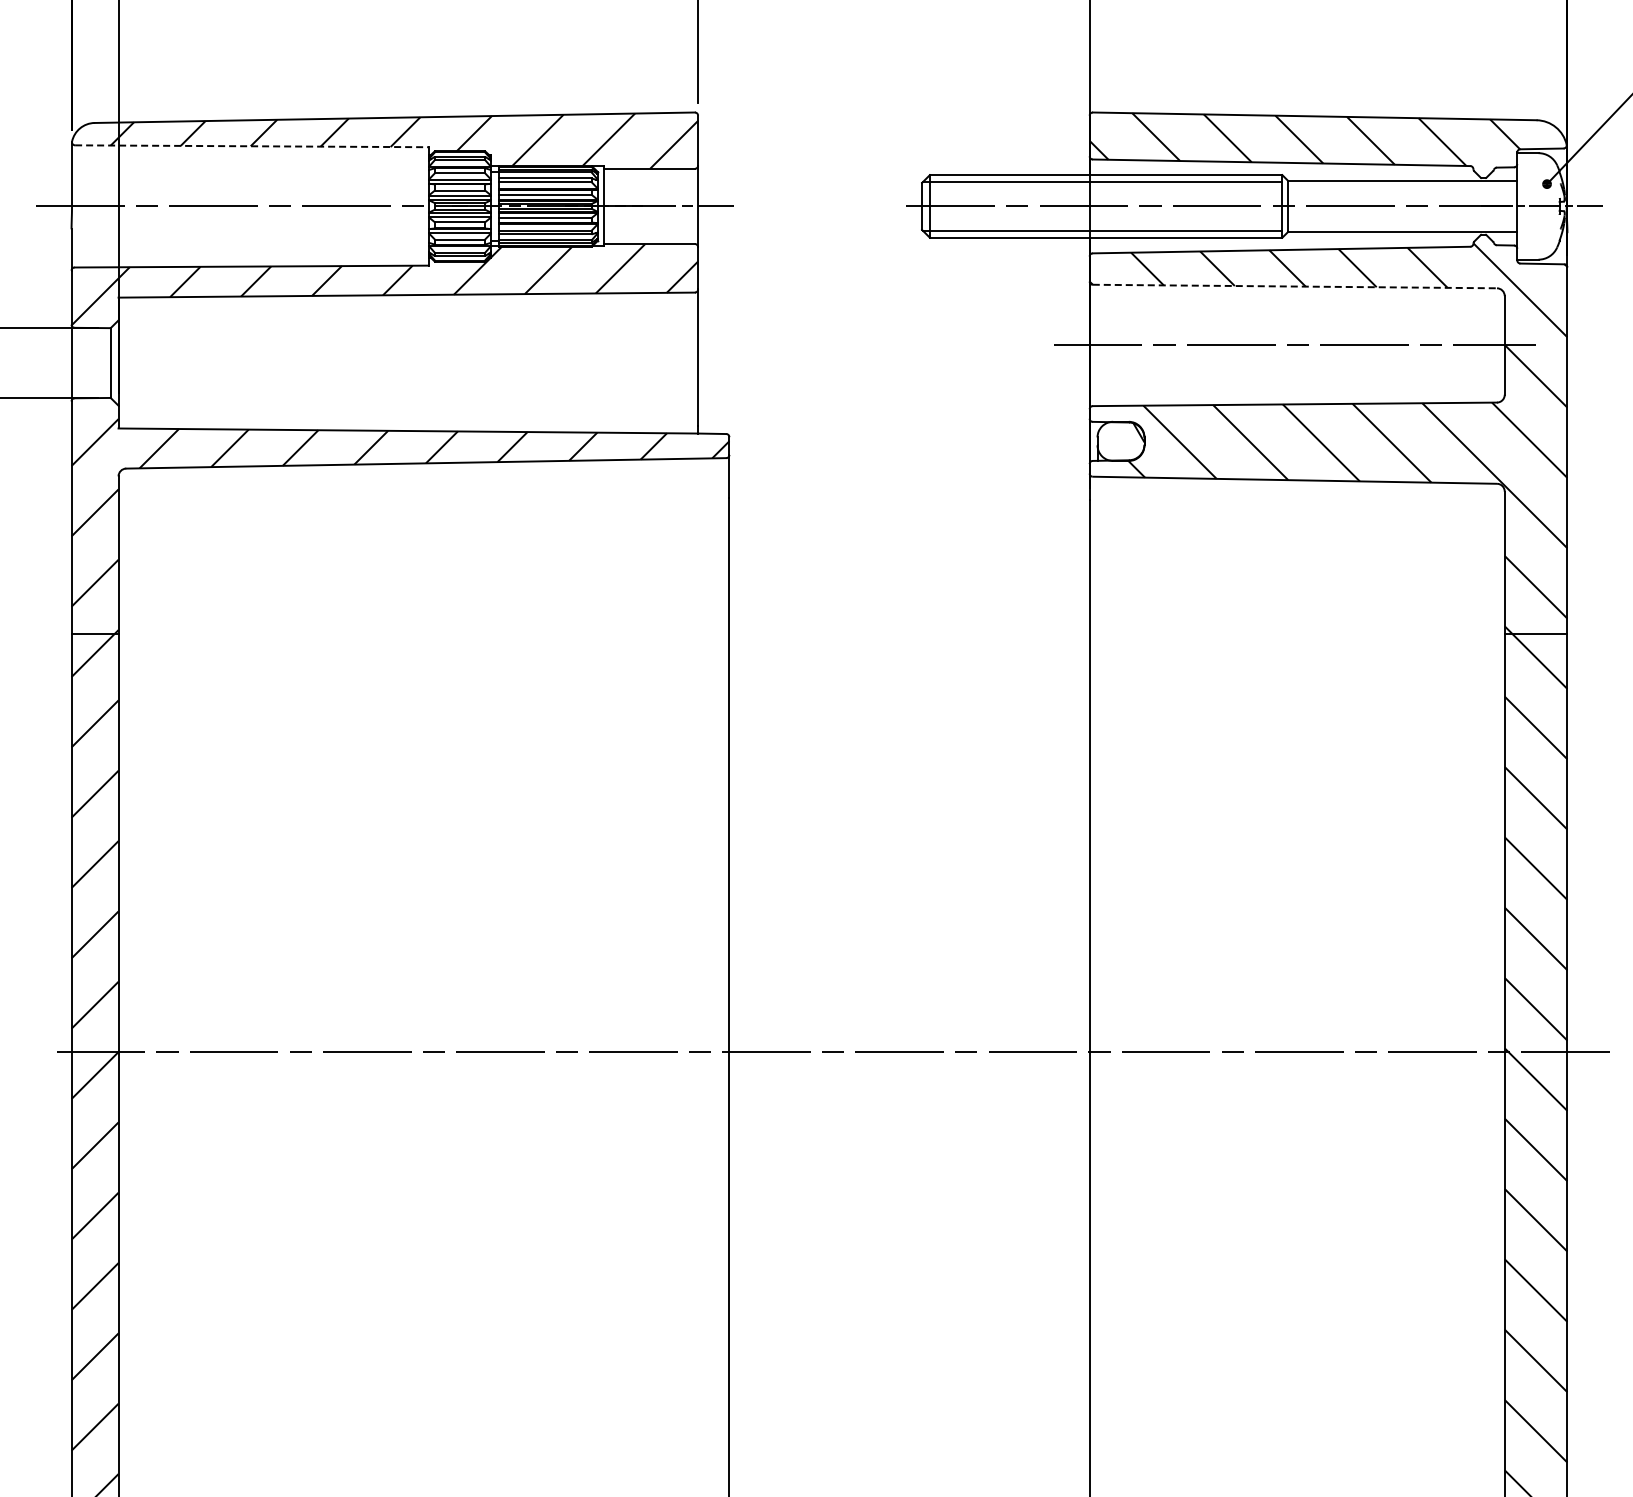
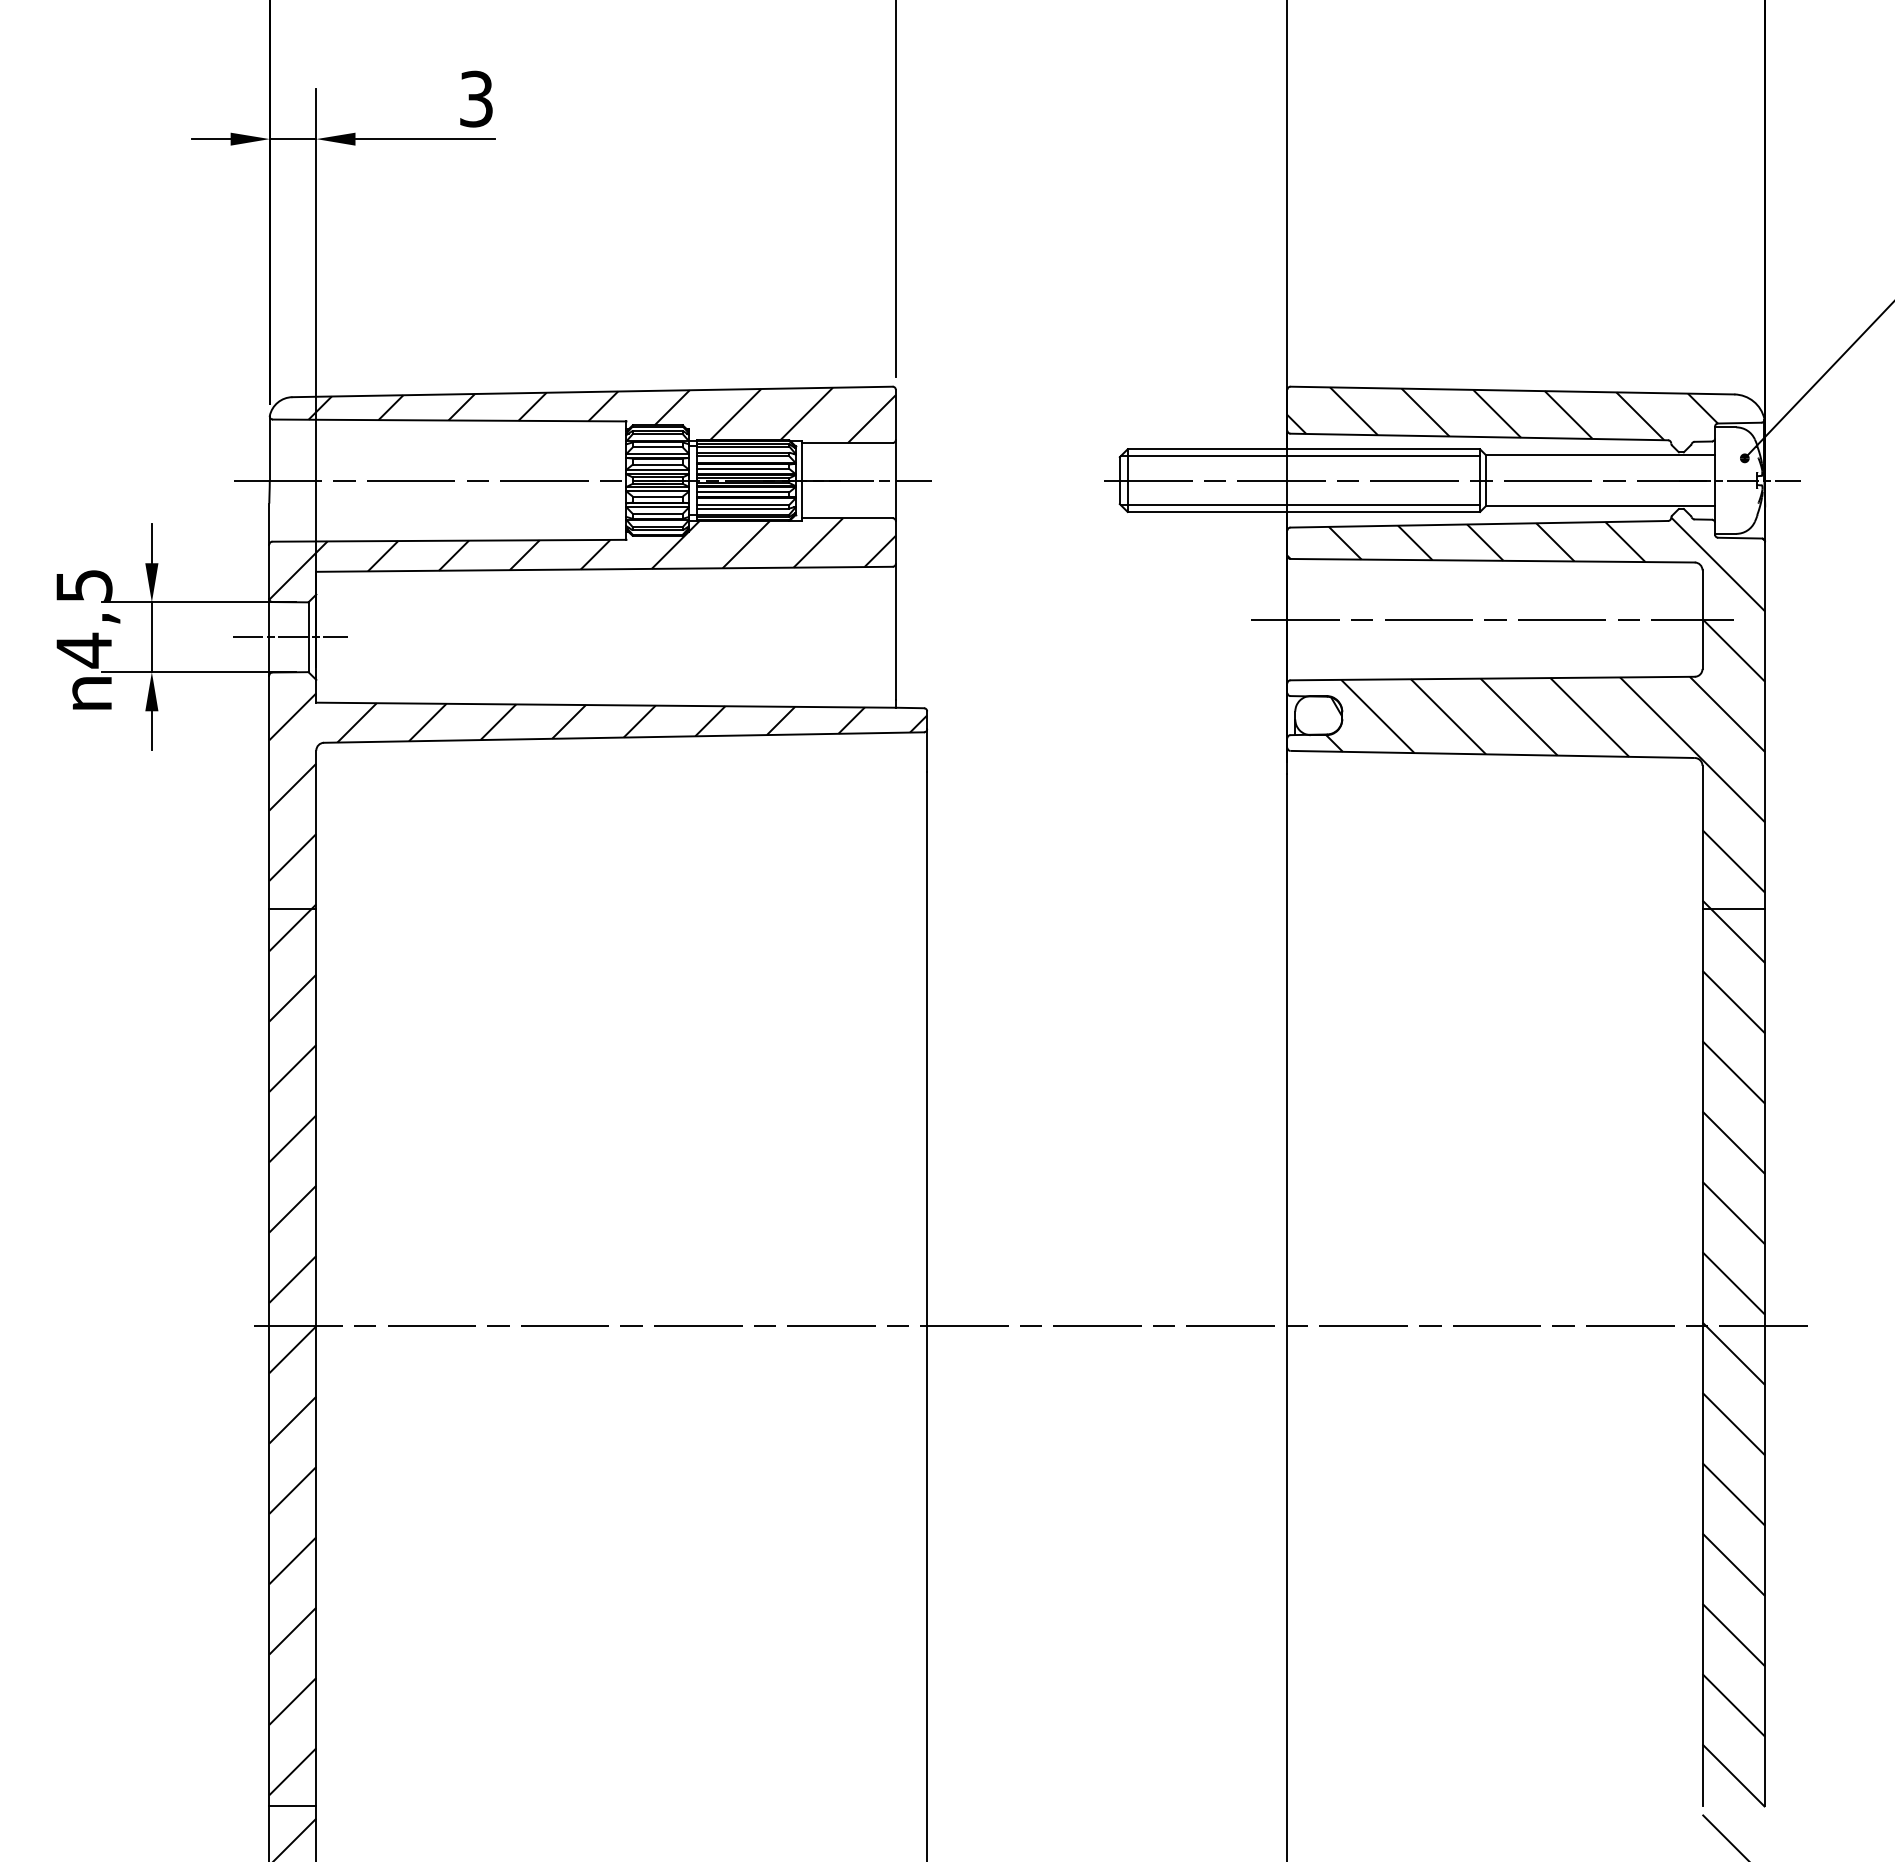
line: (251, 146) -> (449, 420), dashed -> solid
line: (1295, 286) -> (1493, 560), dashed -> solid
line: (92, 363) -> (290, 637), added

